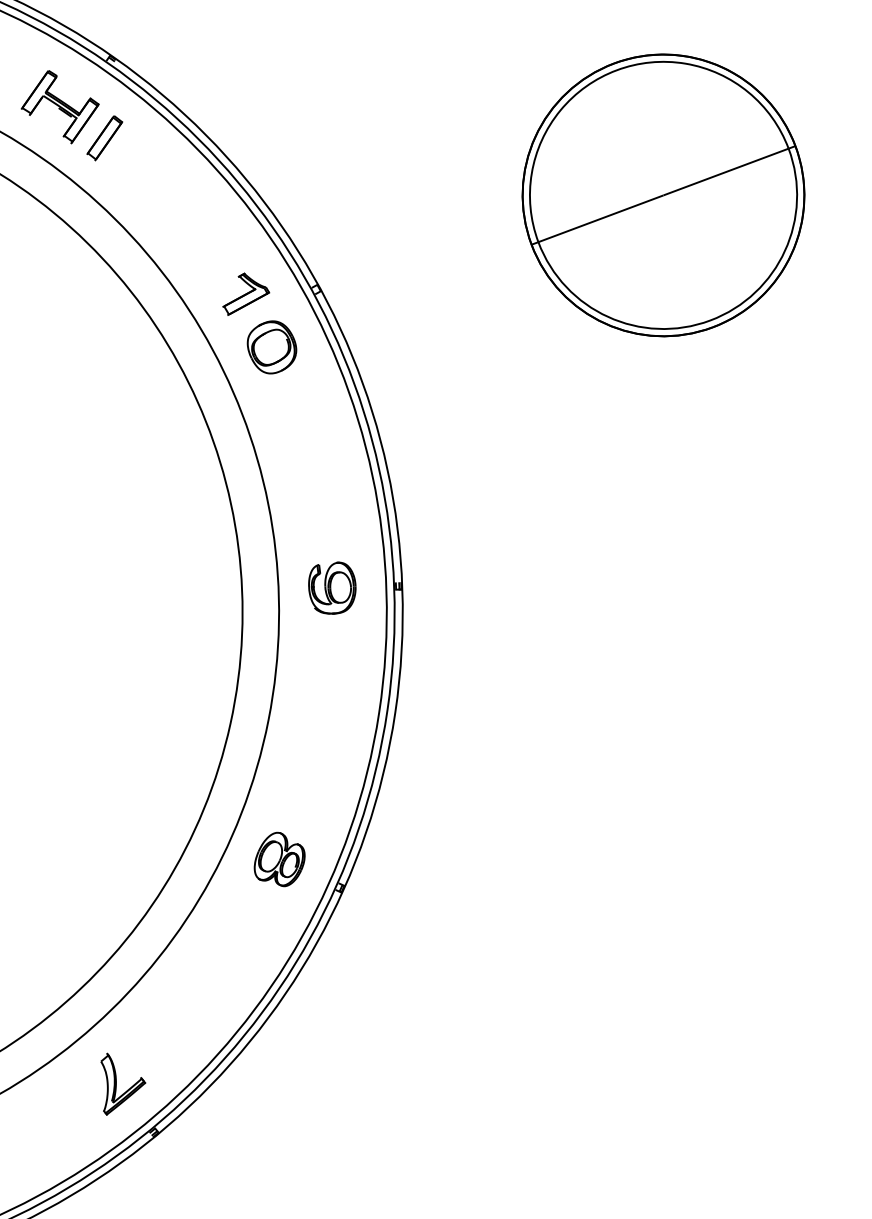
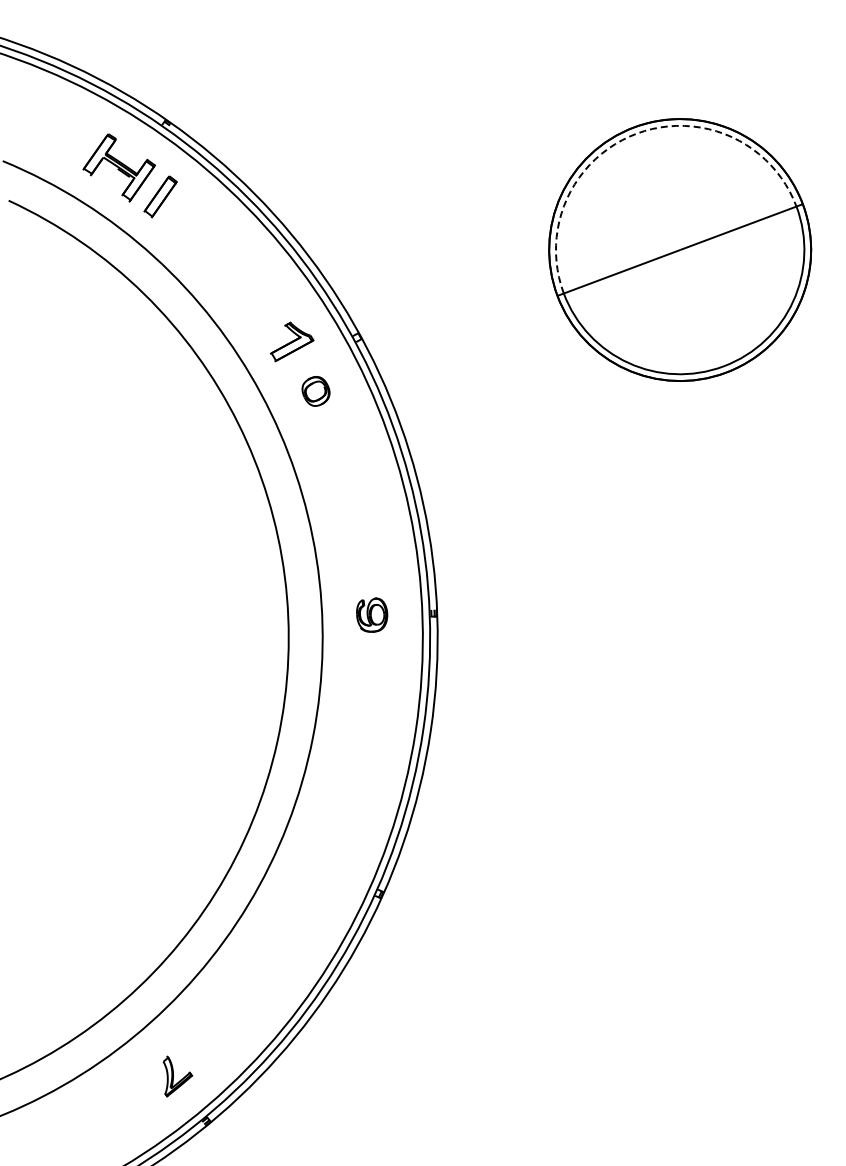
arc: (616, 70) -> (636, 133), solid -> dashed
part: (271, 347) -> (315, 391), size x0.6
part: (331, 587) -> (371, 614), size x0.7
part: (279, 859) -> (323, 867), removed
part: (122, 1084) -> (177, 1076), size x0.7

